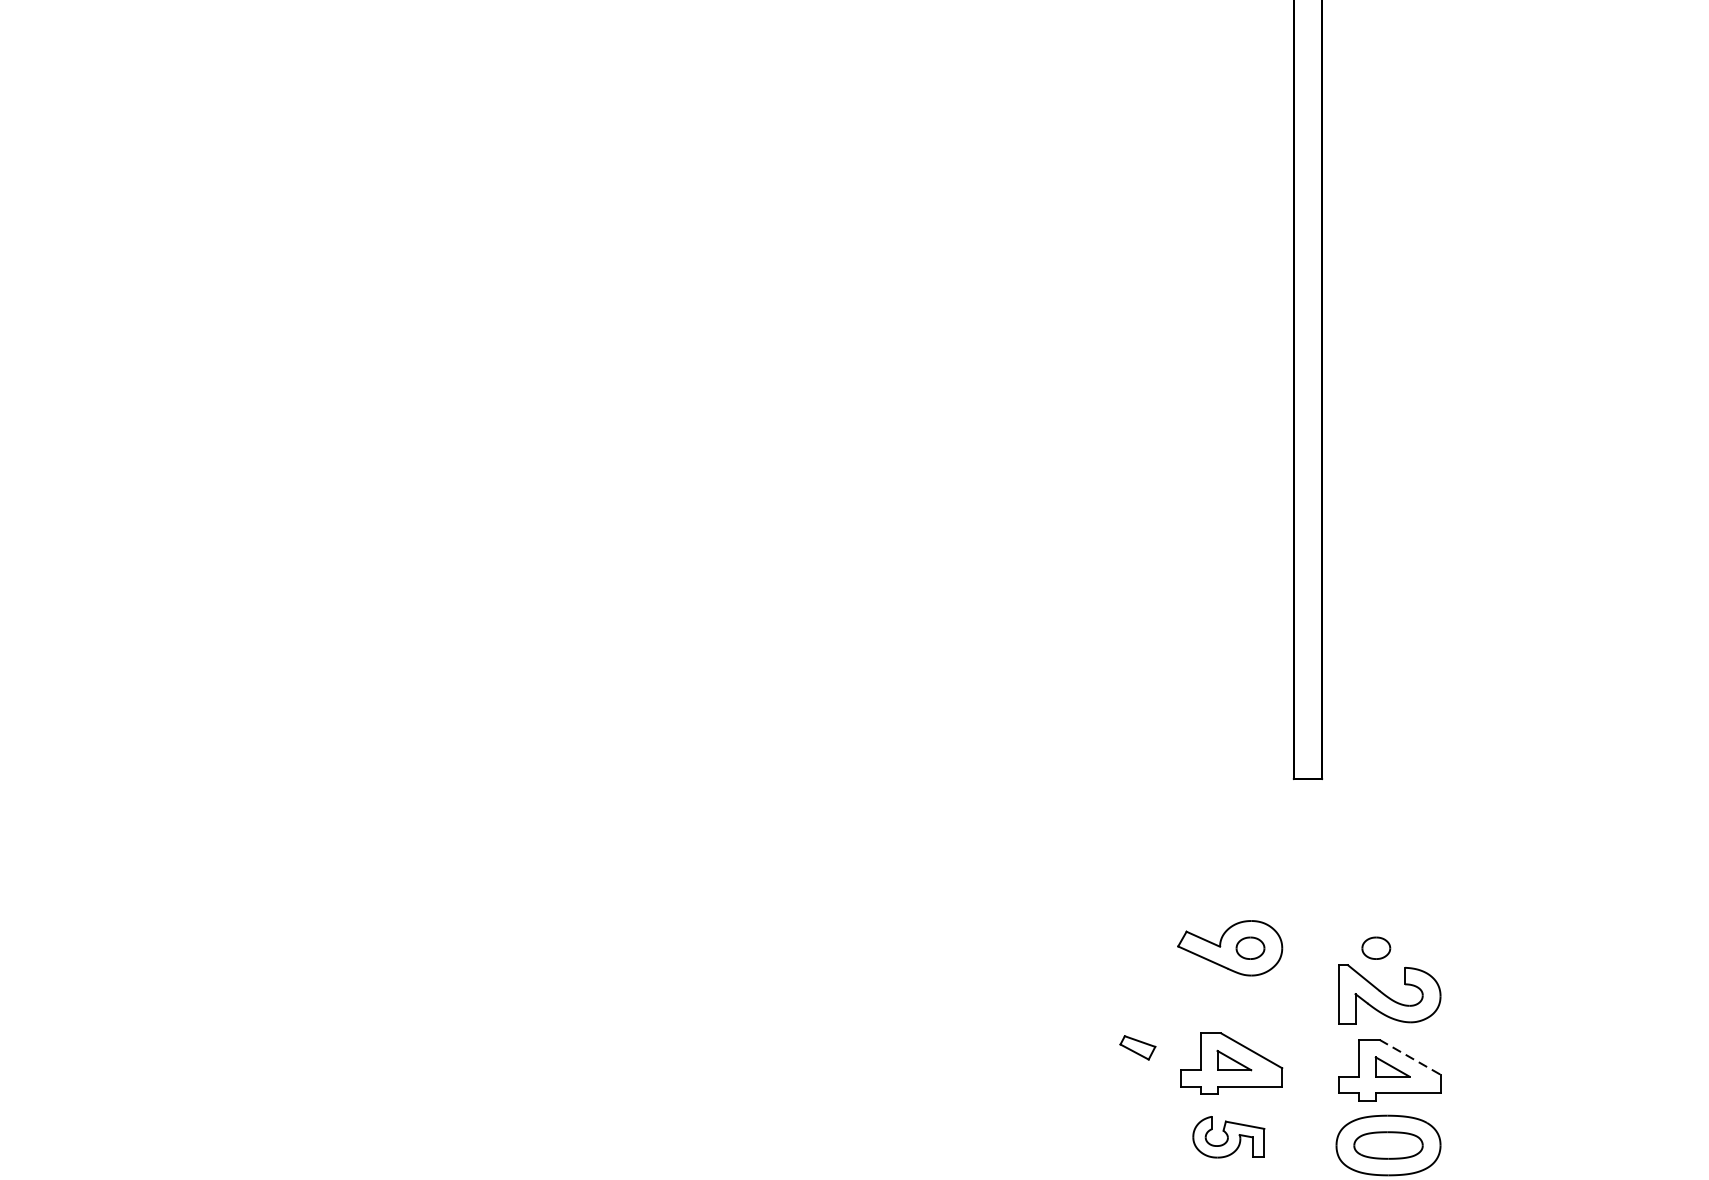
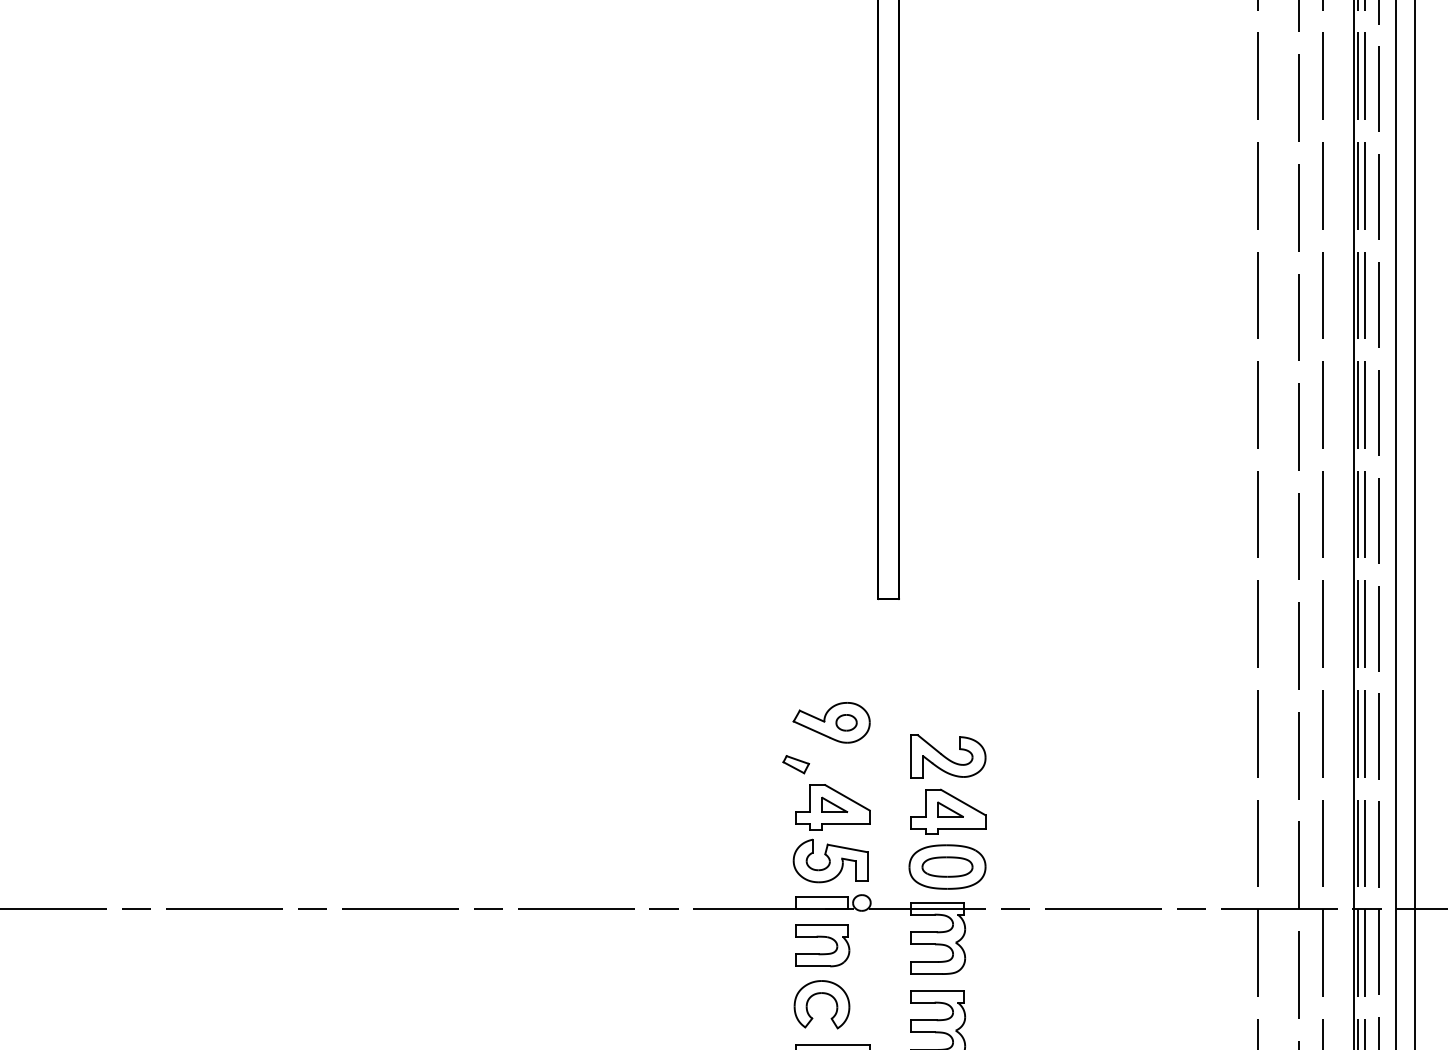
part: (1376, 947) -> (938, 722), removed
part: (1138, 1047) -> (796, 764), moved
line: (1410, 1057) -> (963, 802), dashed -> solid
part: (1228, 1136) -> (830, 860), size x1.43

